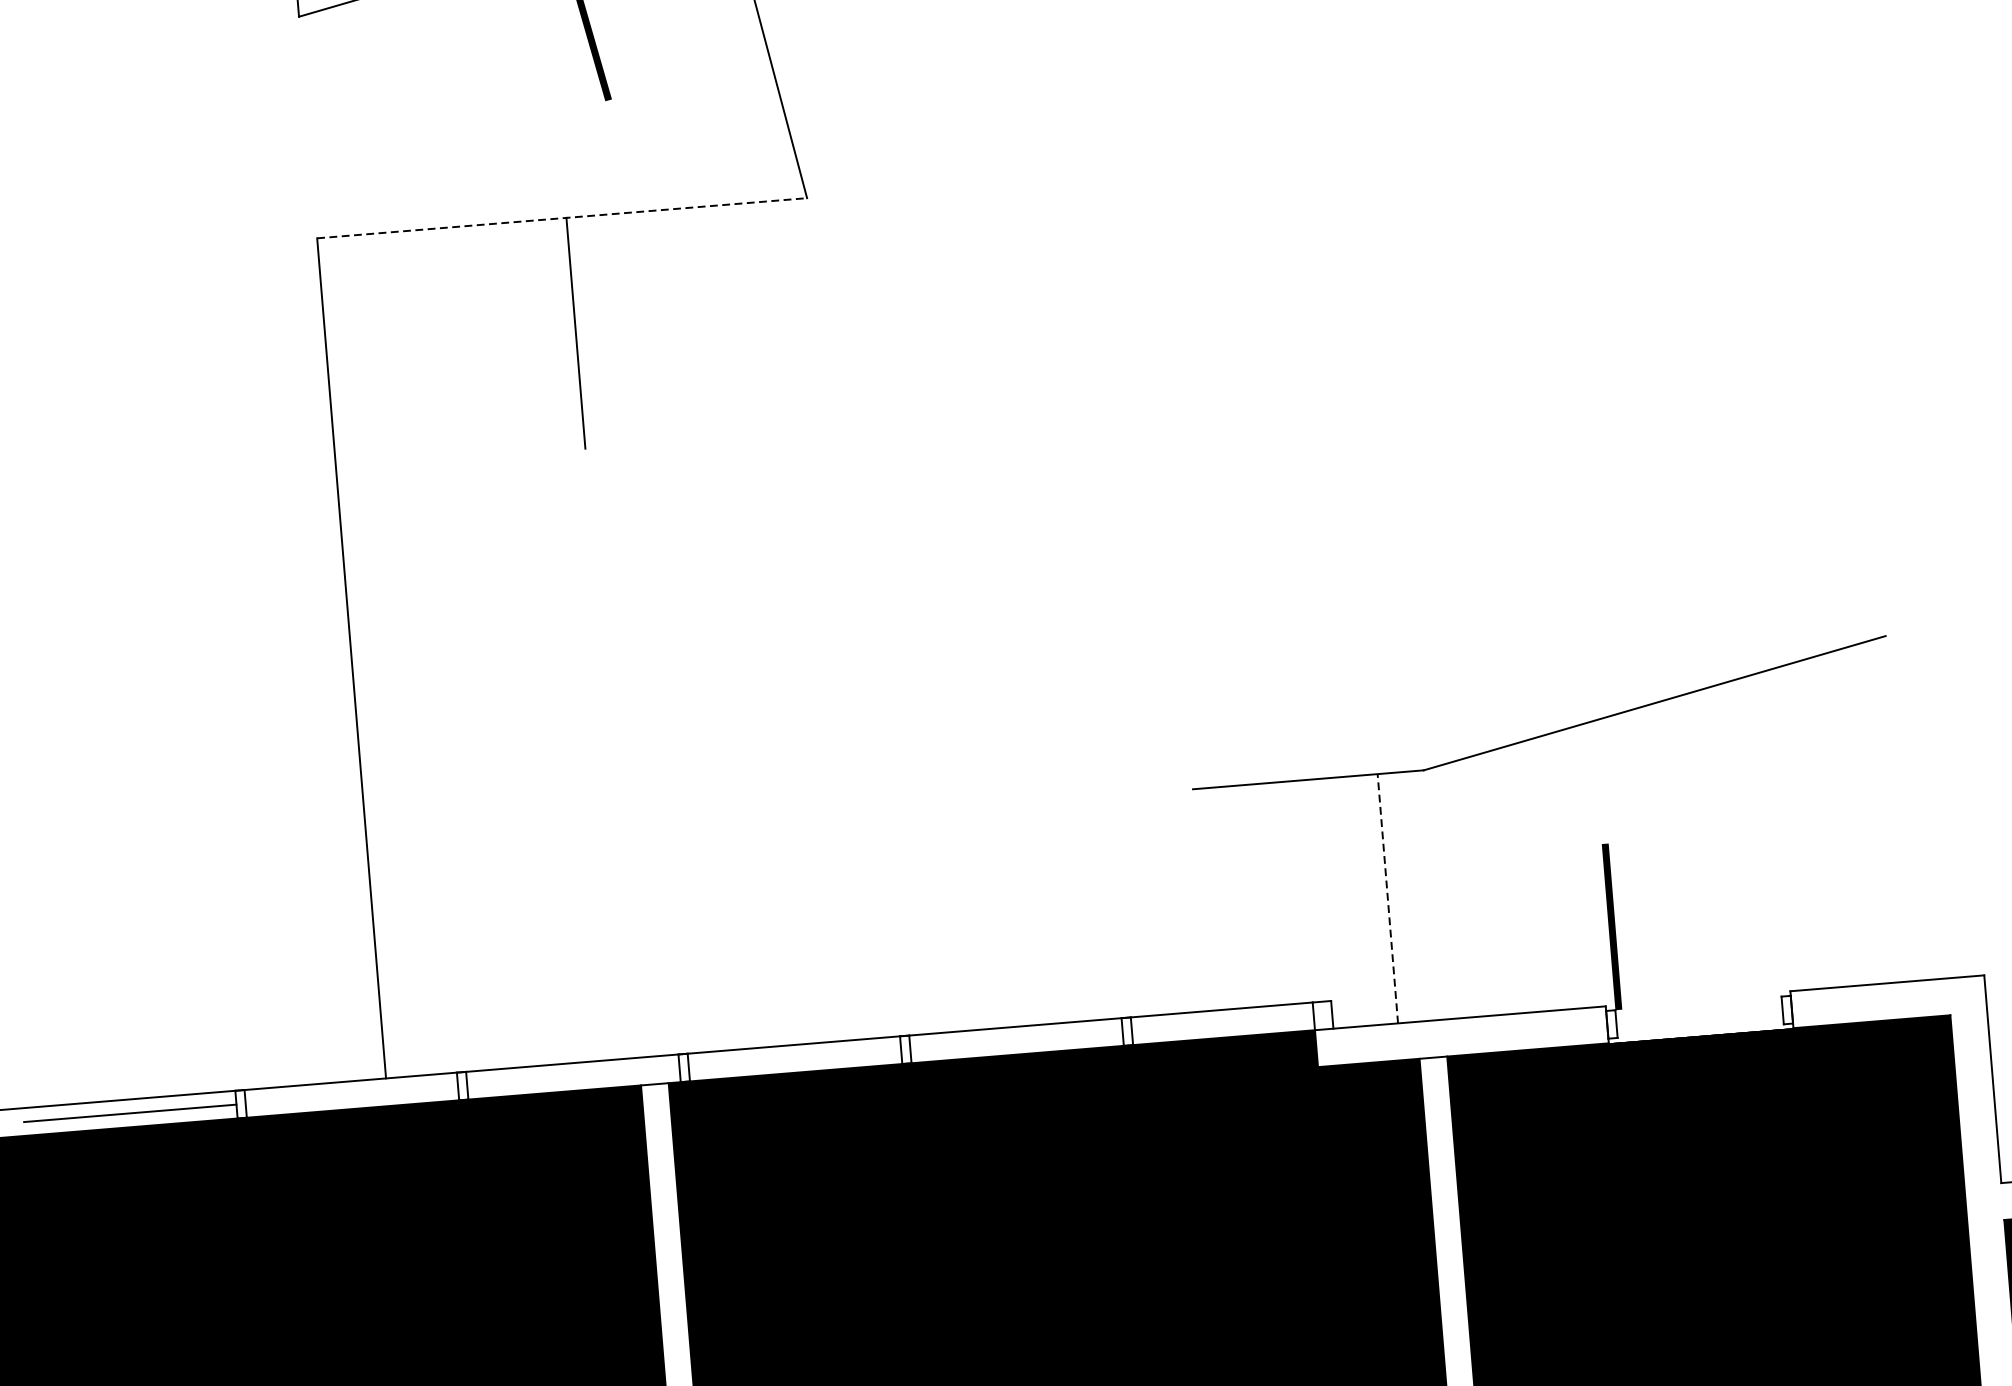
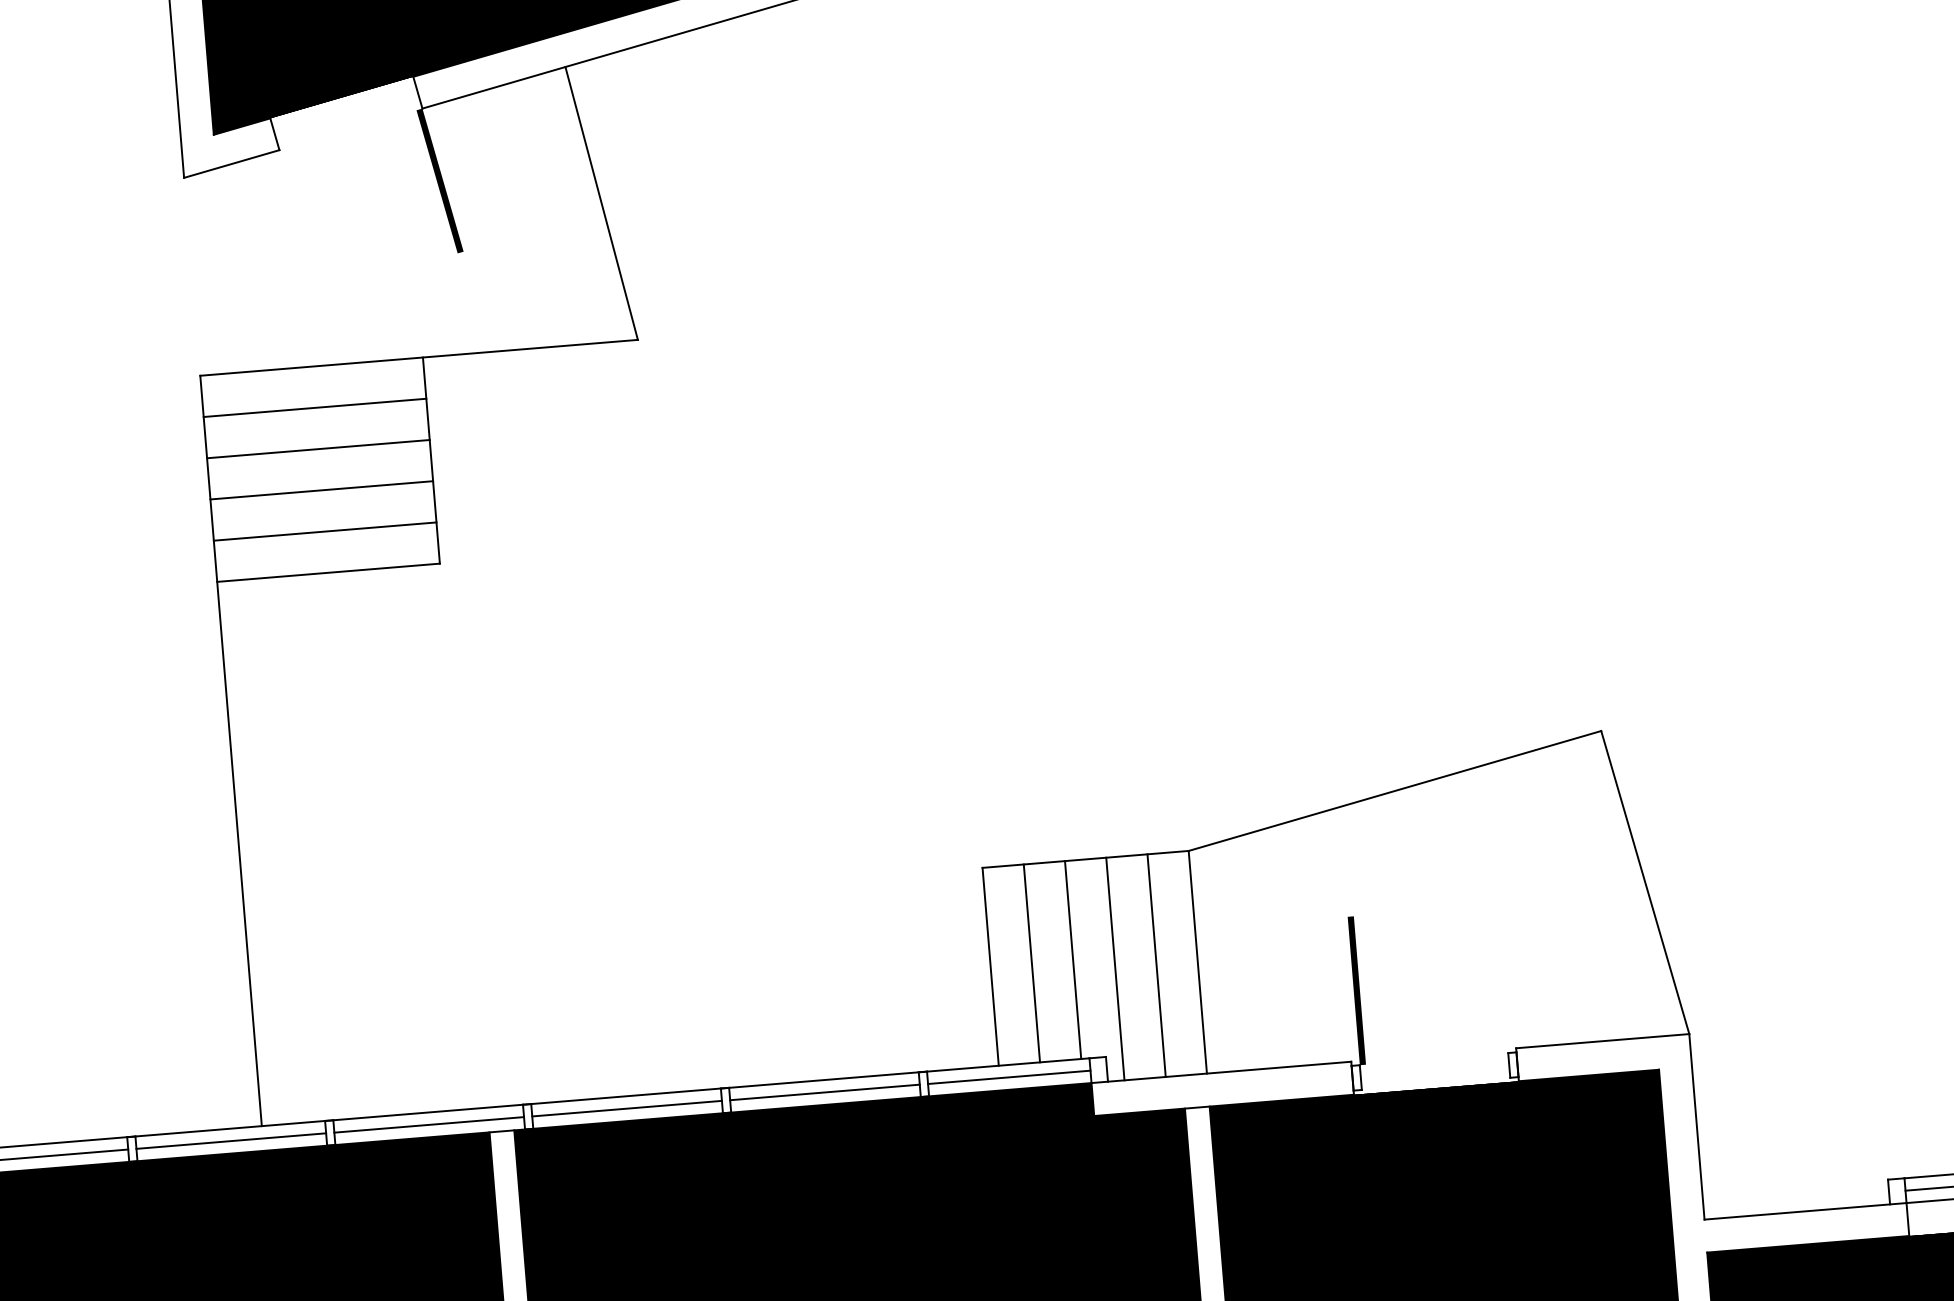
line: (562, 217) -> (419, 357), dashed -> solid
line: (445, 273) -> (314, 407), added
line: (449, 320) -> (318, 449), added
line: (452, 366) -> (321, 490), added
line: (456, 412) -> (324, 531), added
line: (460, 458) -> (328, 572), added
line: (1935, 805) -> (1645, 882), added
line: (1294, 891) -> (1073, 959), added
line: (1433, 894) -> (1197, 961), added
line: (1247, 896) -> (1031, 963), added
line: (1387, 898) -> (1156, 965), dashed -> solid
line: (1201, 899) -> (990, 966), added
line: (1341, 901) -> (1115, 968), added
line: (1223, 1023) -> (1009, 1077), added
line: (1016, 1040) -> (824, 1092), added
line: (794, 1058) -> (626, 1108), added
line: (573, 1076) -> (429, 1124), added
line: (352, 1094) -> (231, 1140), added

